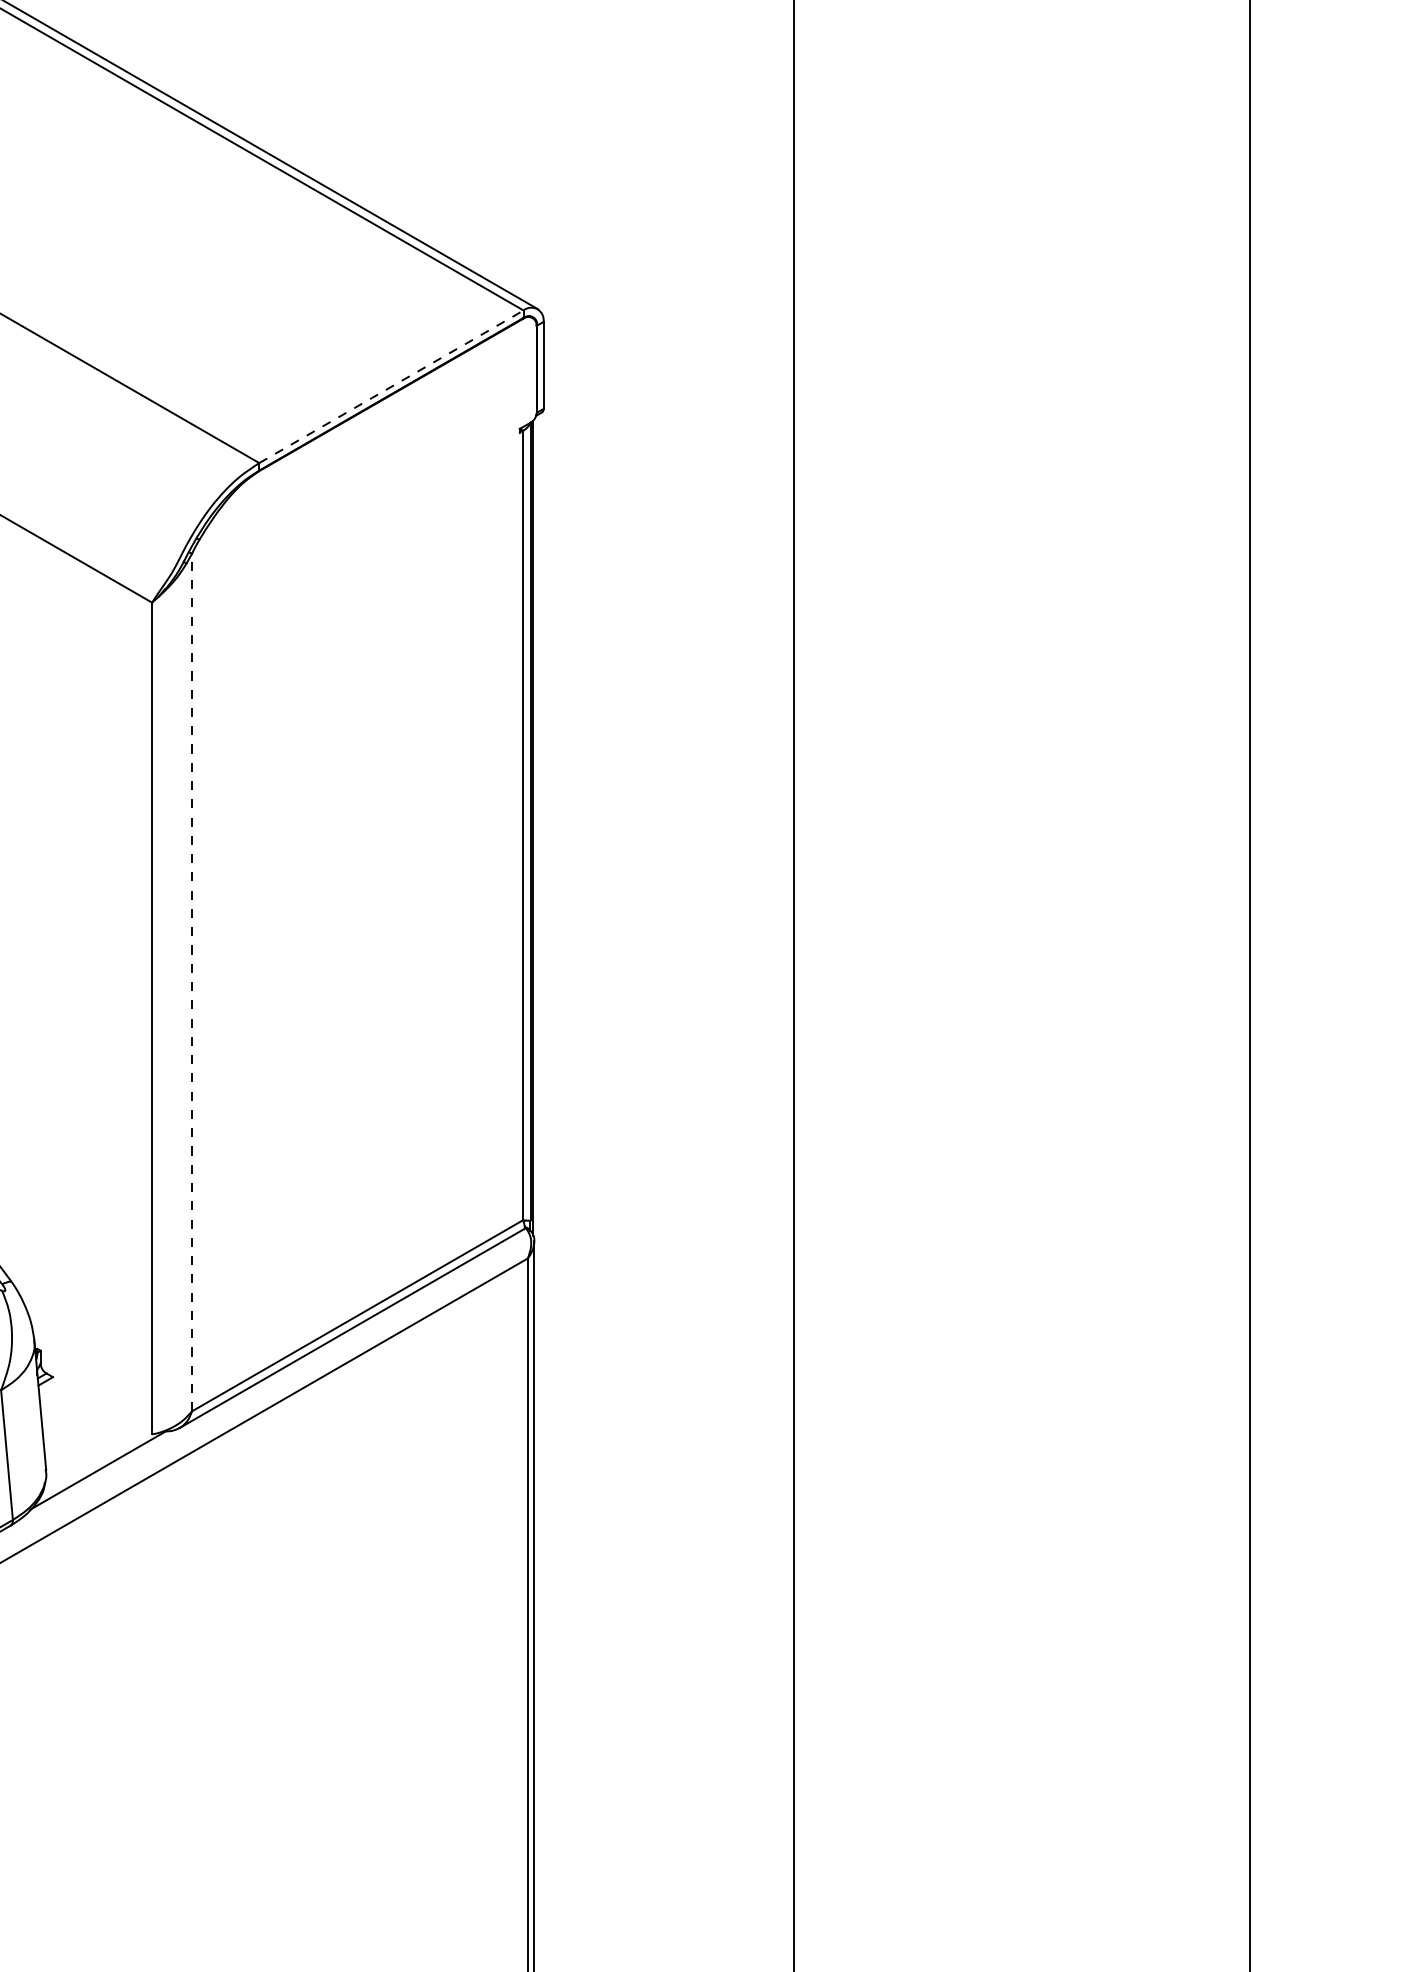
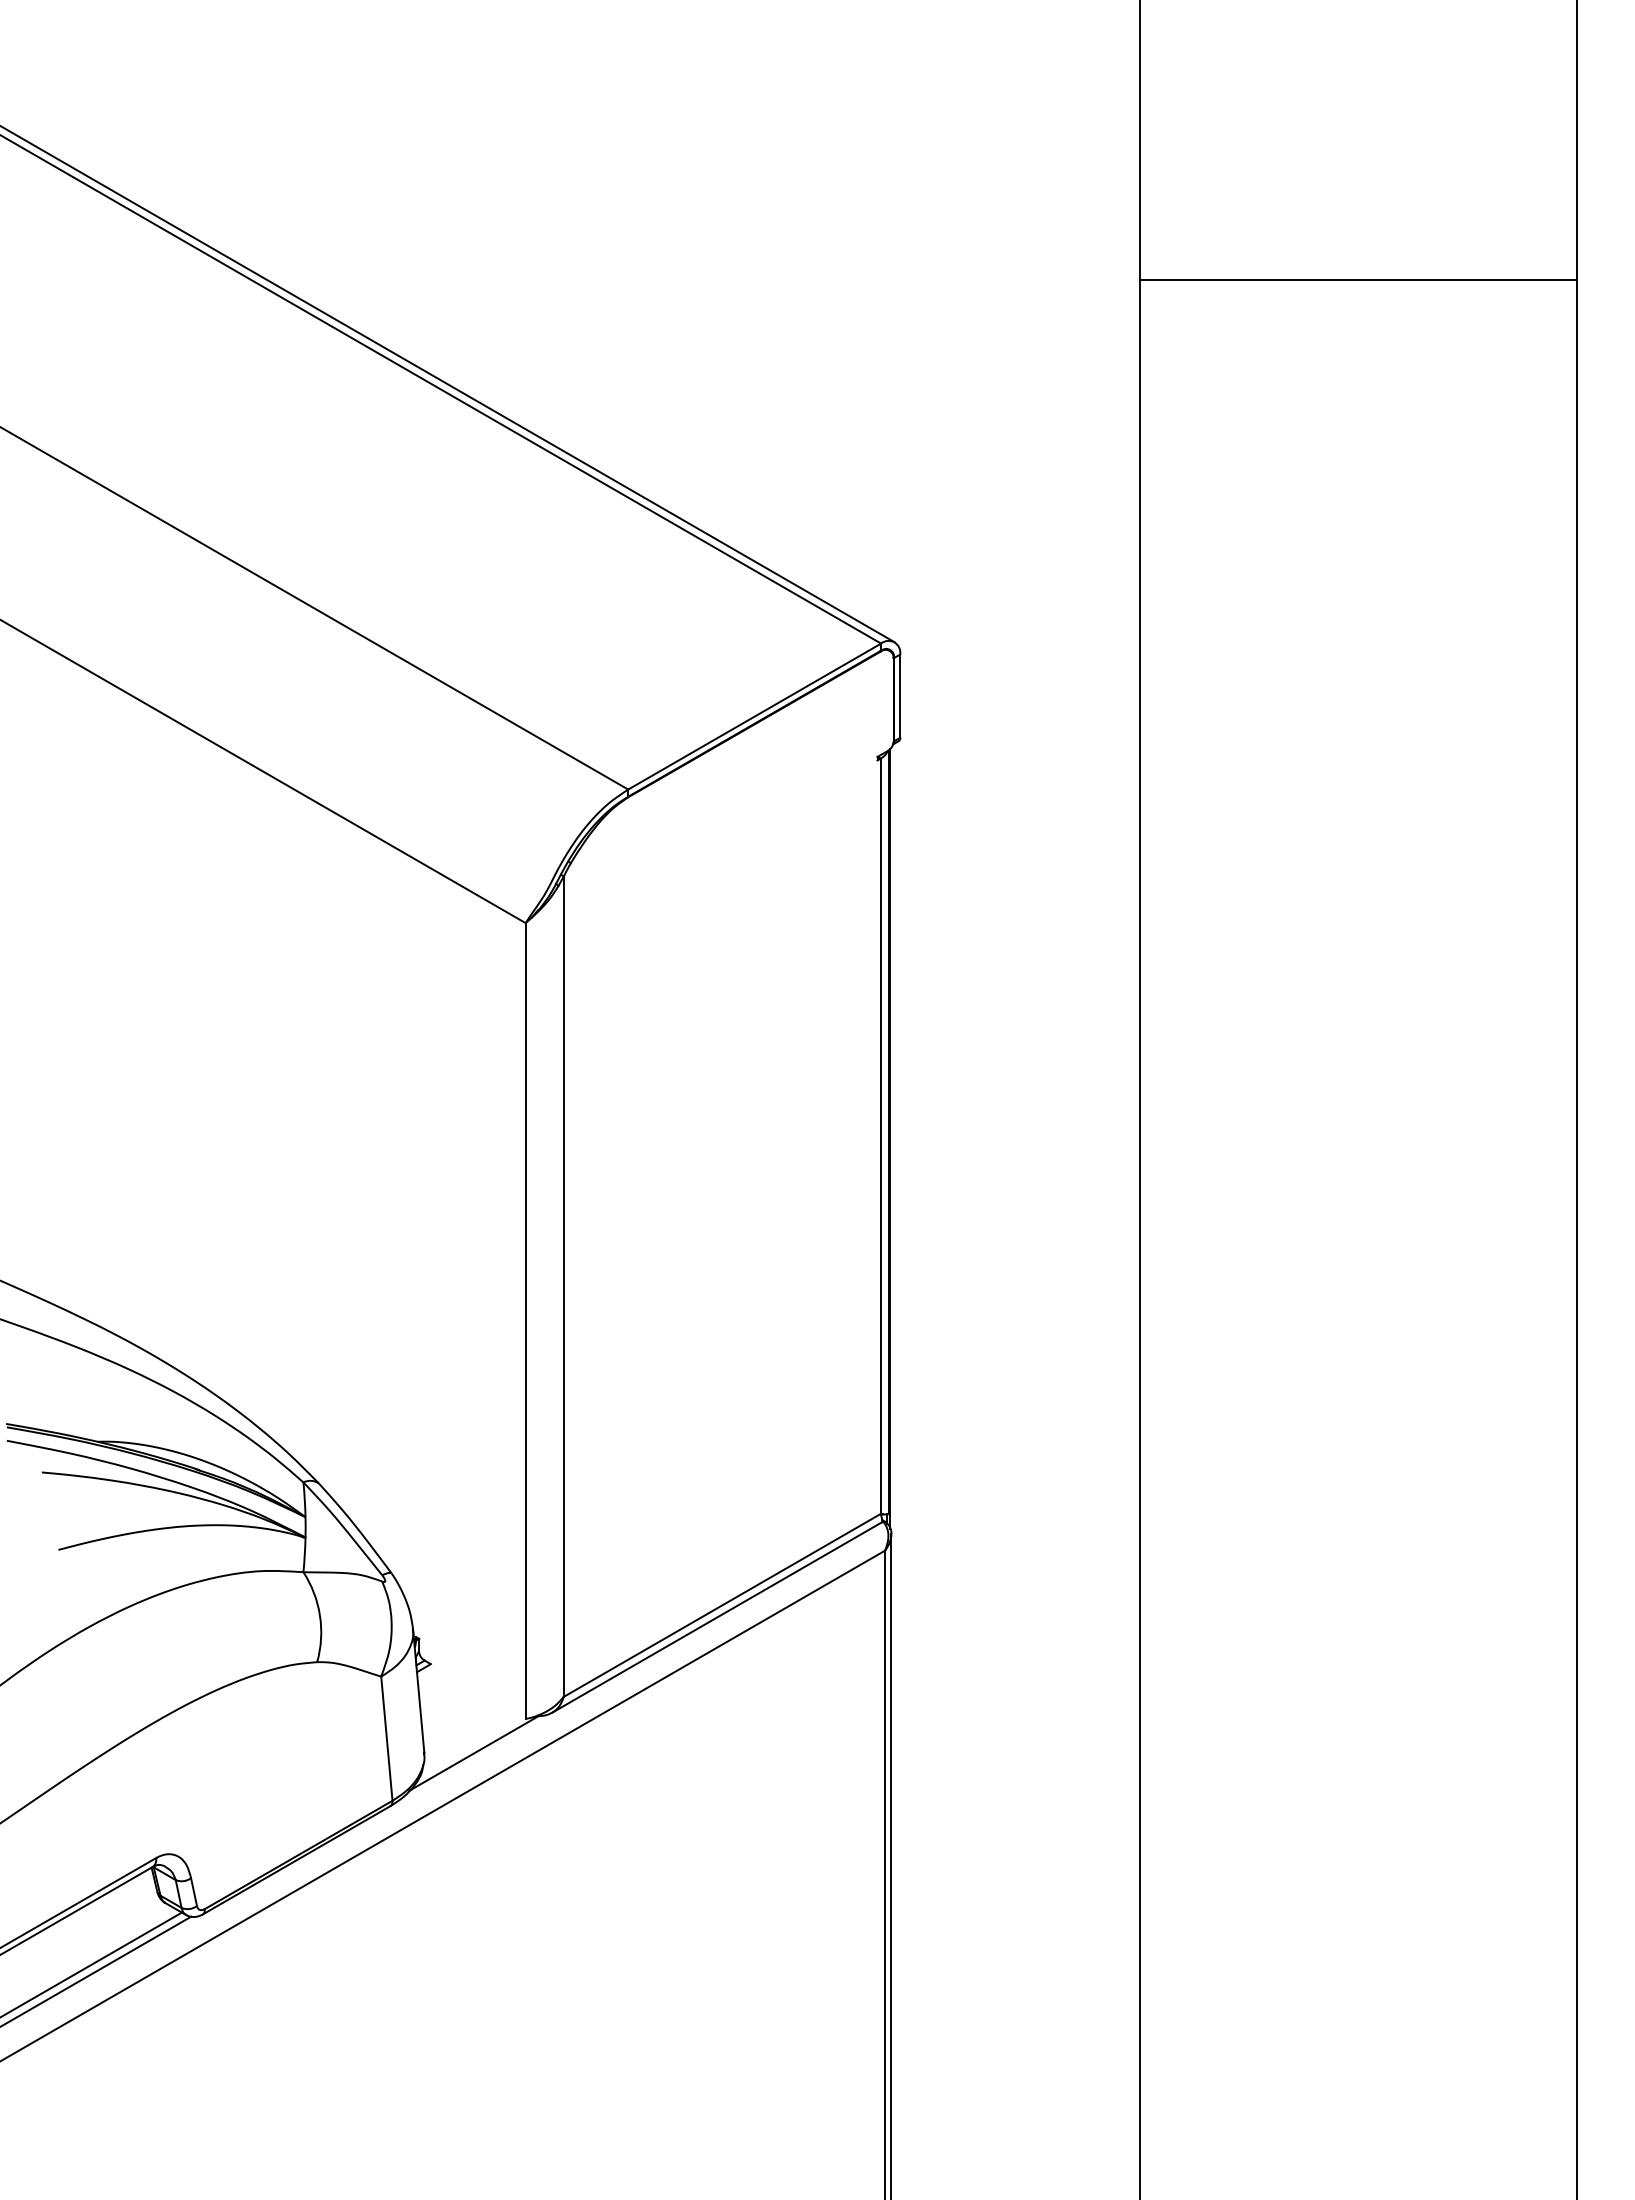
line: (391, 386) -> (754, 716), dashed -> solid
line: (191, 982) -> (563, 1286), dashed -> solid

